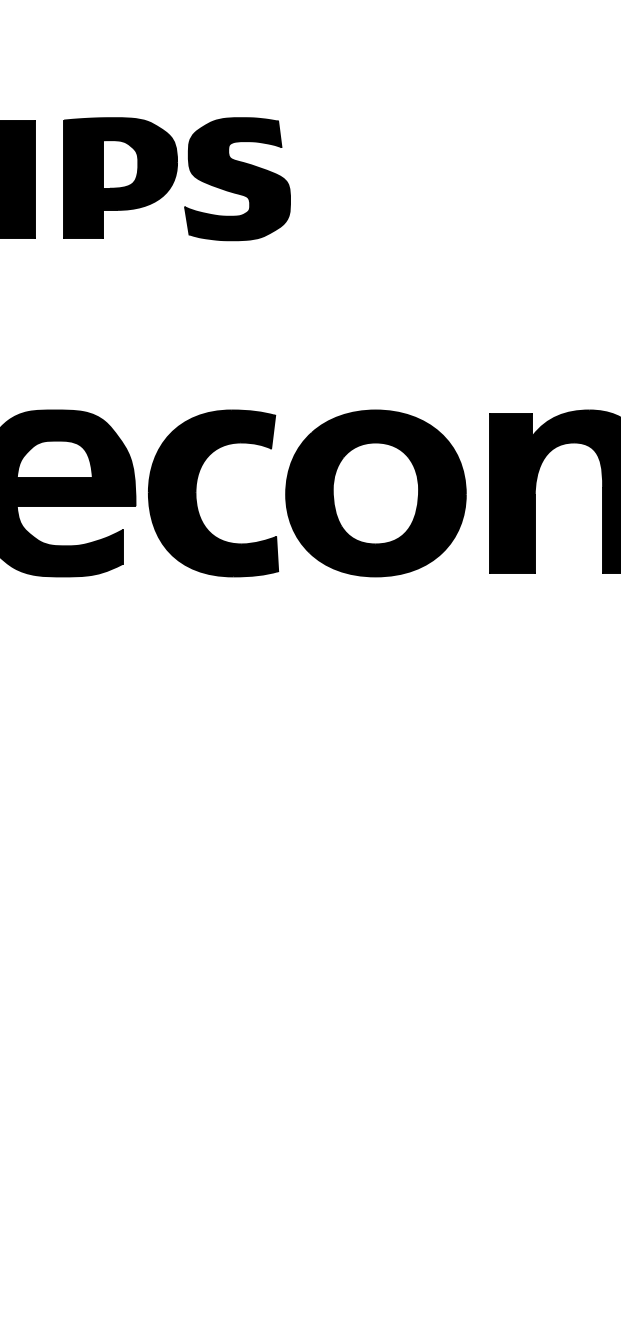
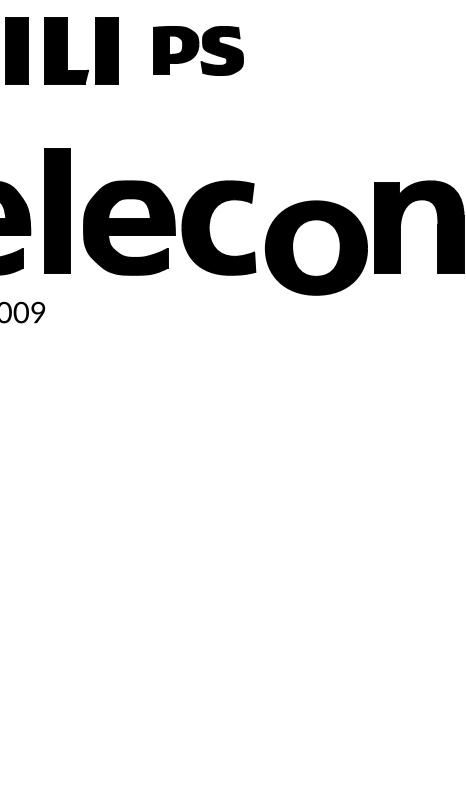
part: (177, 178) -> (198, 50), size x0.7
part: (374, 492) -> (315, 247), moved

